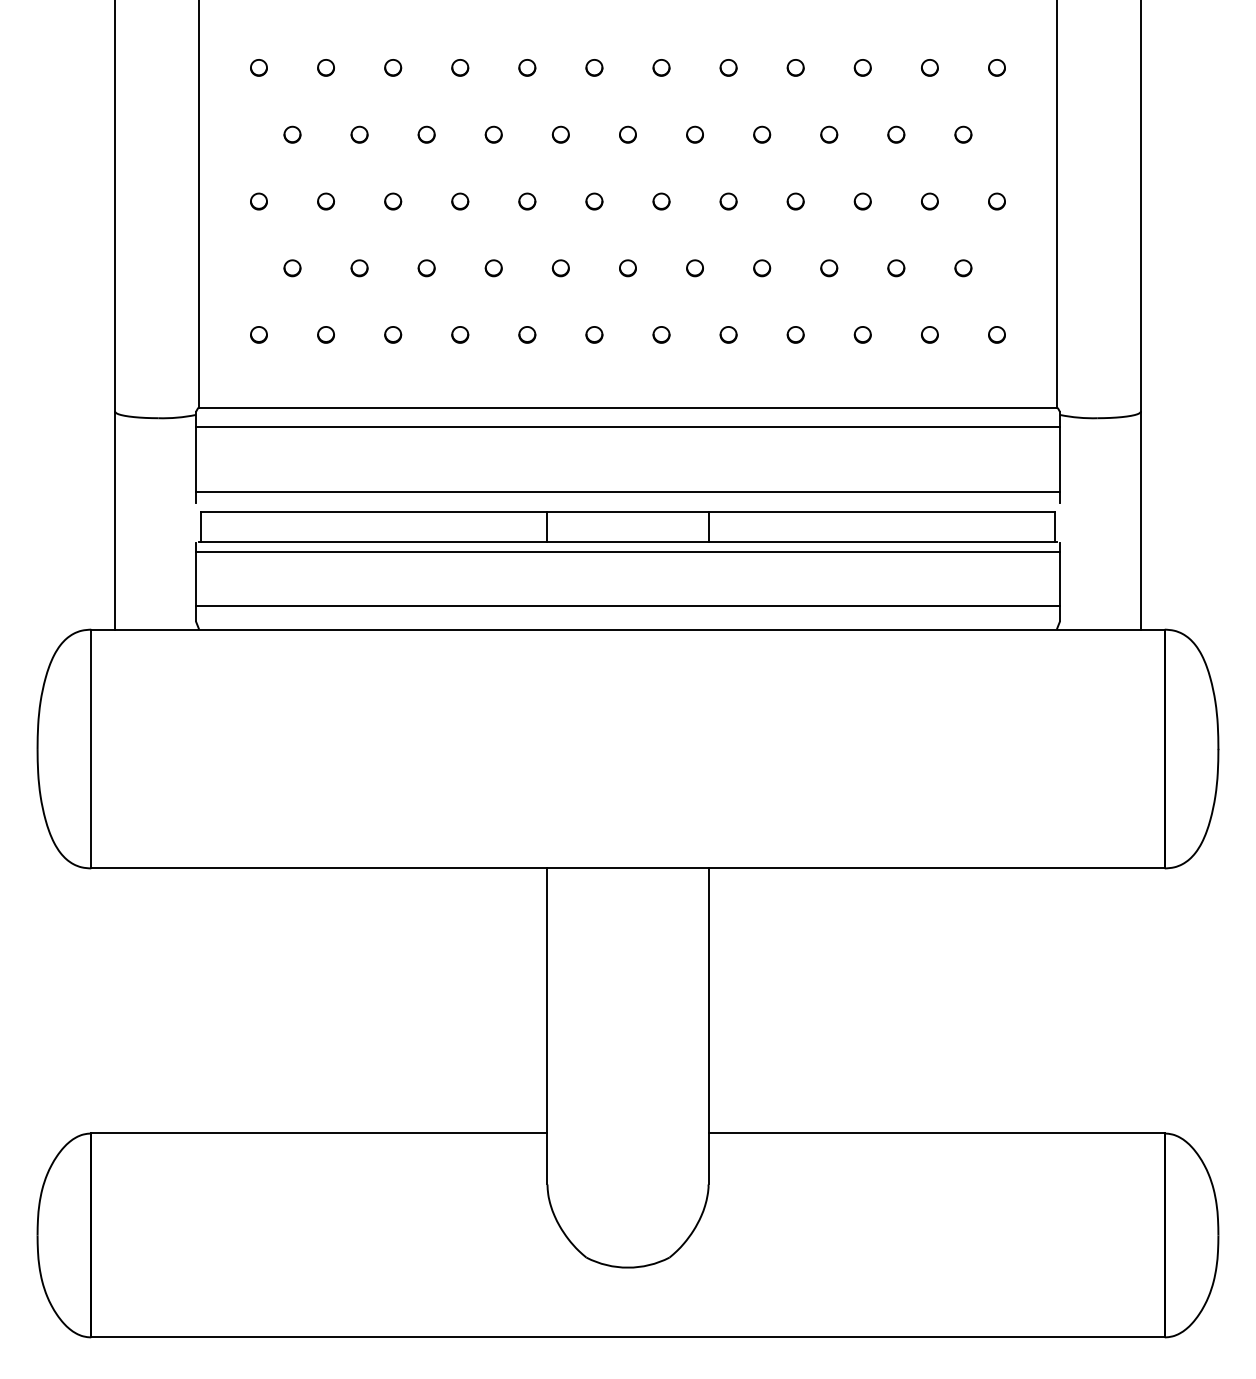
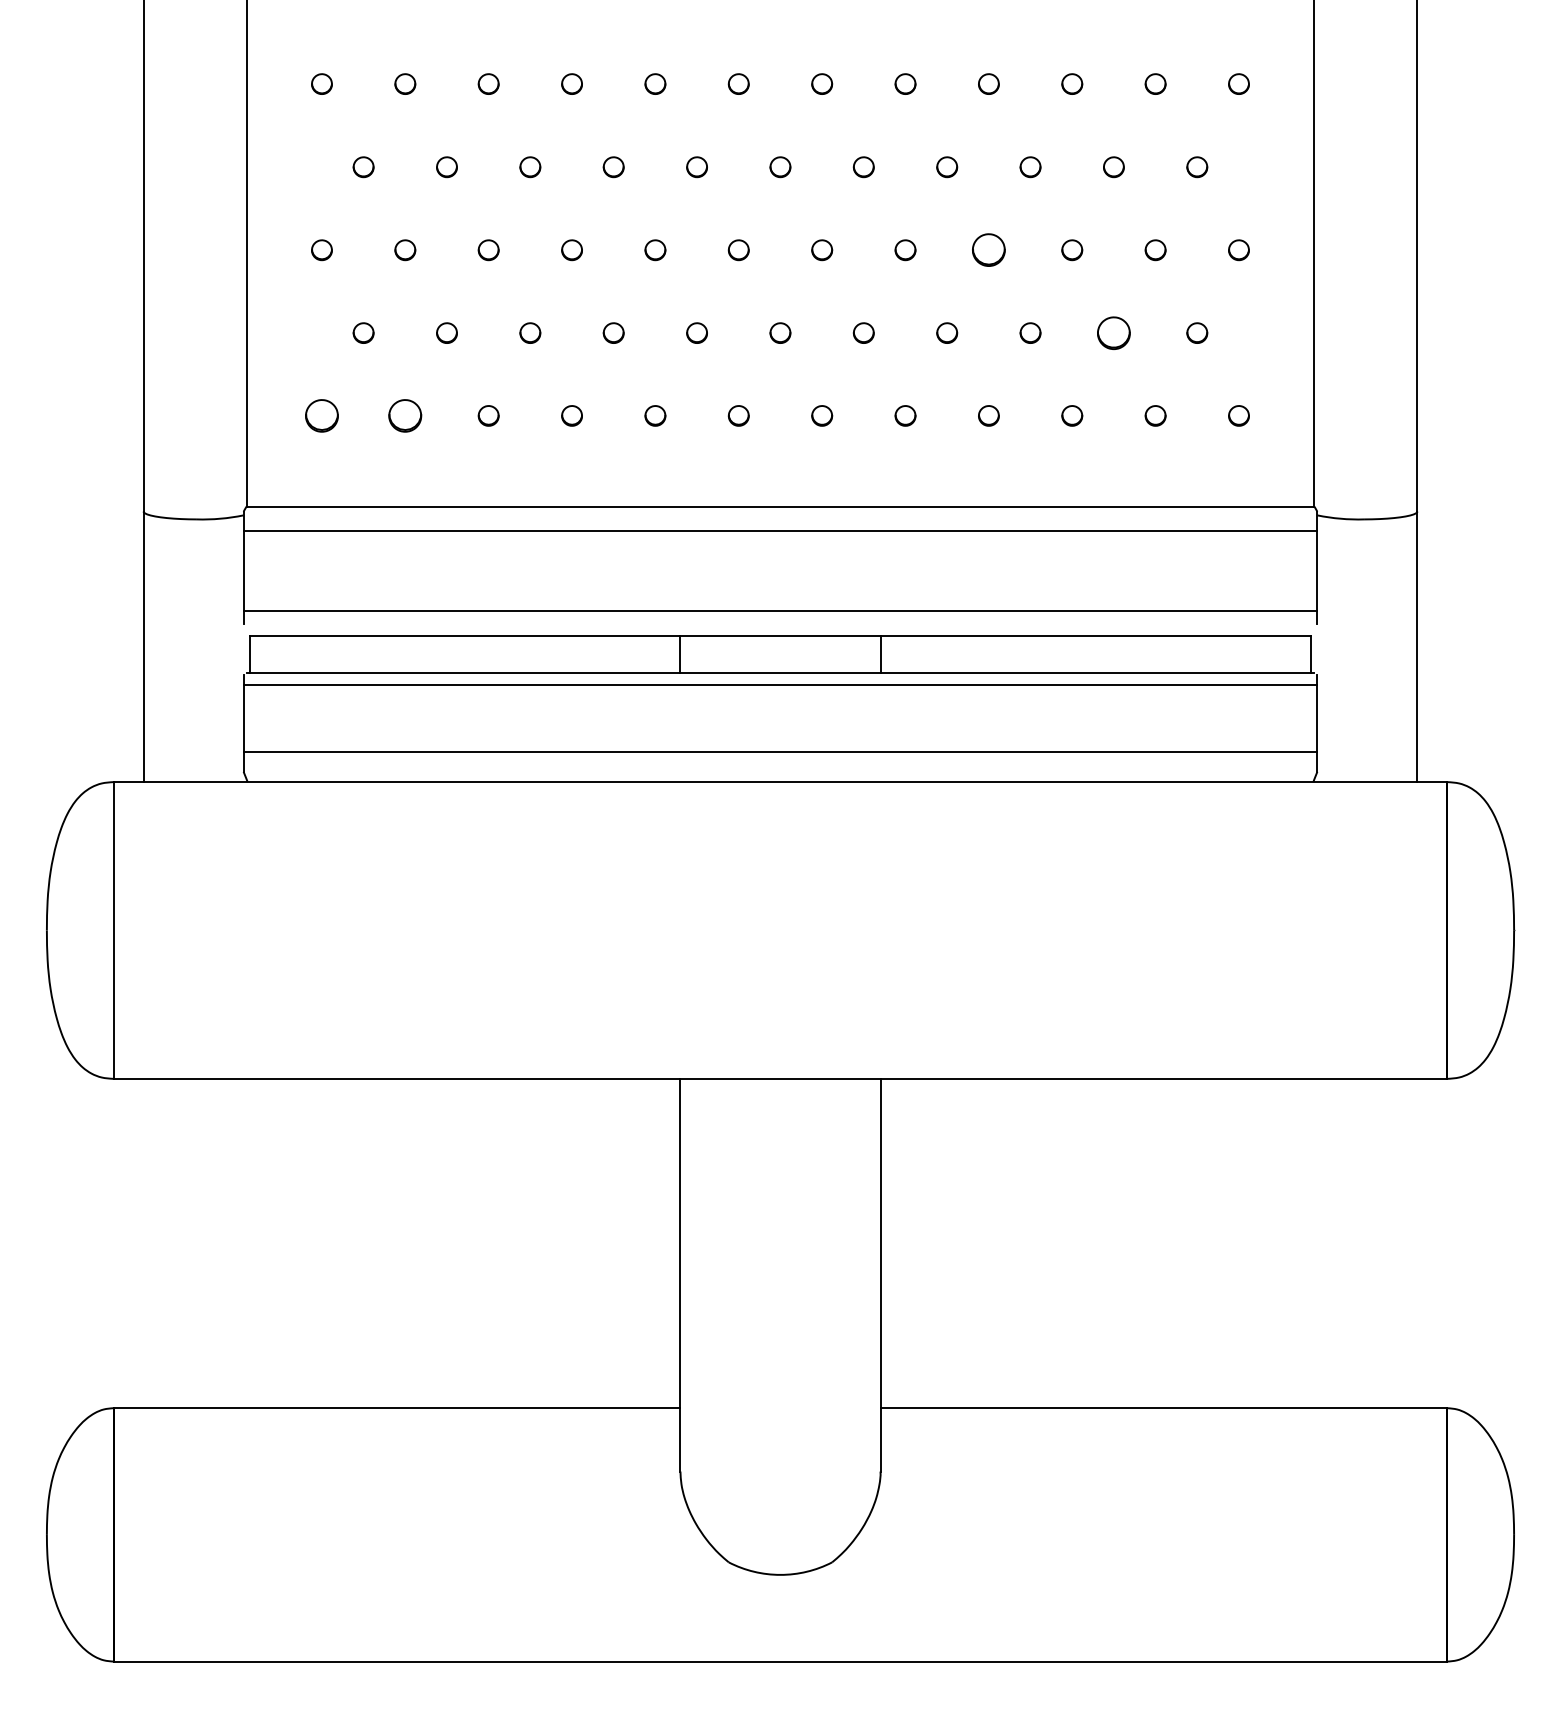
part: (795, 201) -> (988, 250), size x1.6
part: (895, 267) -> (1113, 332), size x1.6
part: (258, 334) -> (321, 415), size x1.6
part: (326, 334) -> (405, 415), size x1.6

